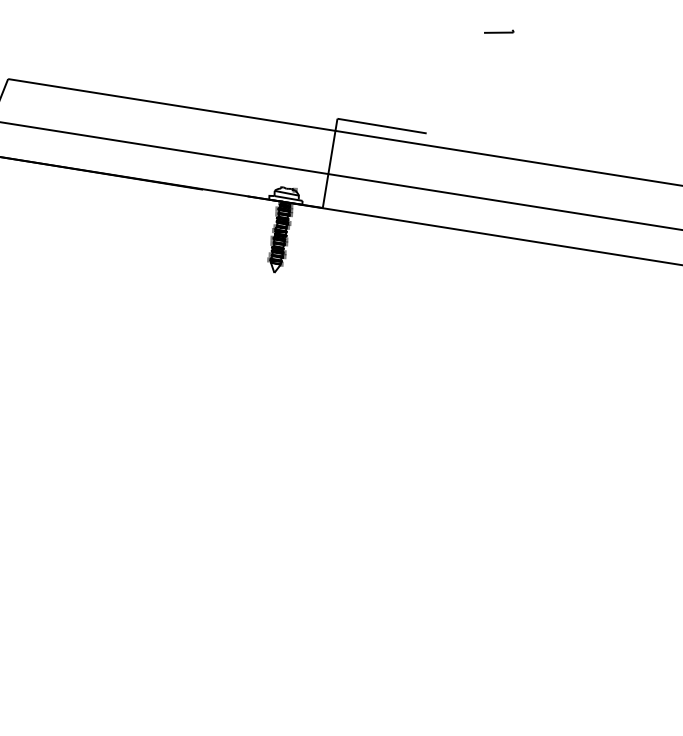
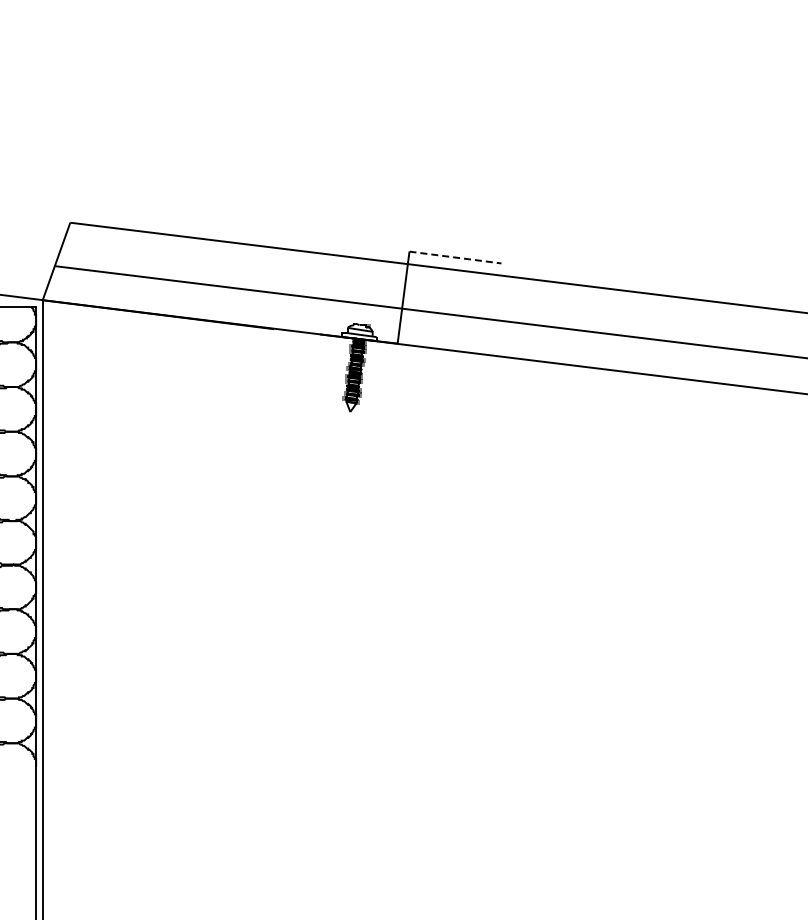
part: (498, 31) -> (571, 156), removed
line: (382, 126) -> (455, 257), solid -> dashed

